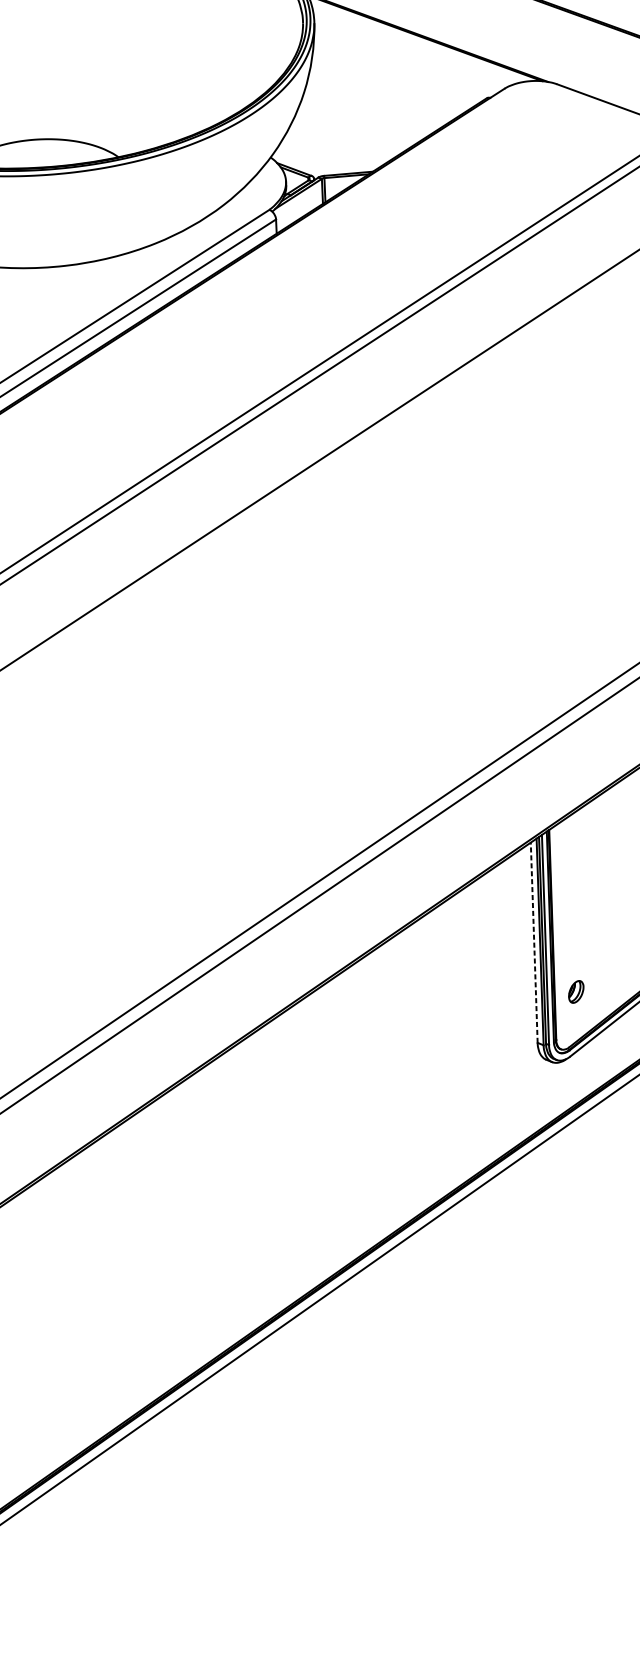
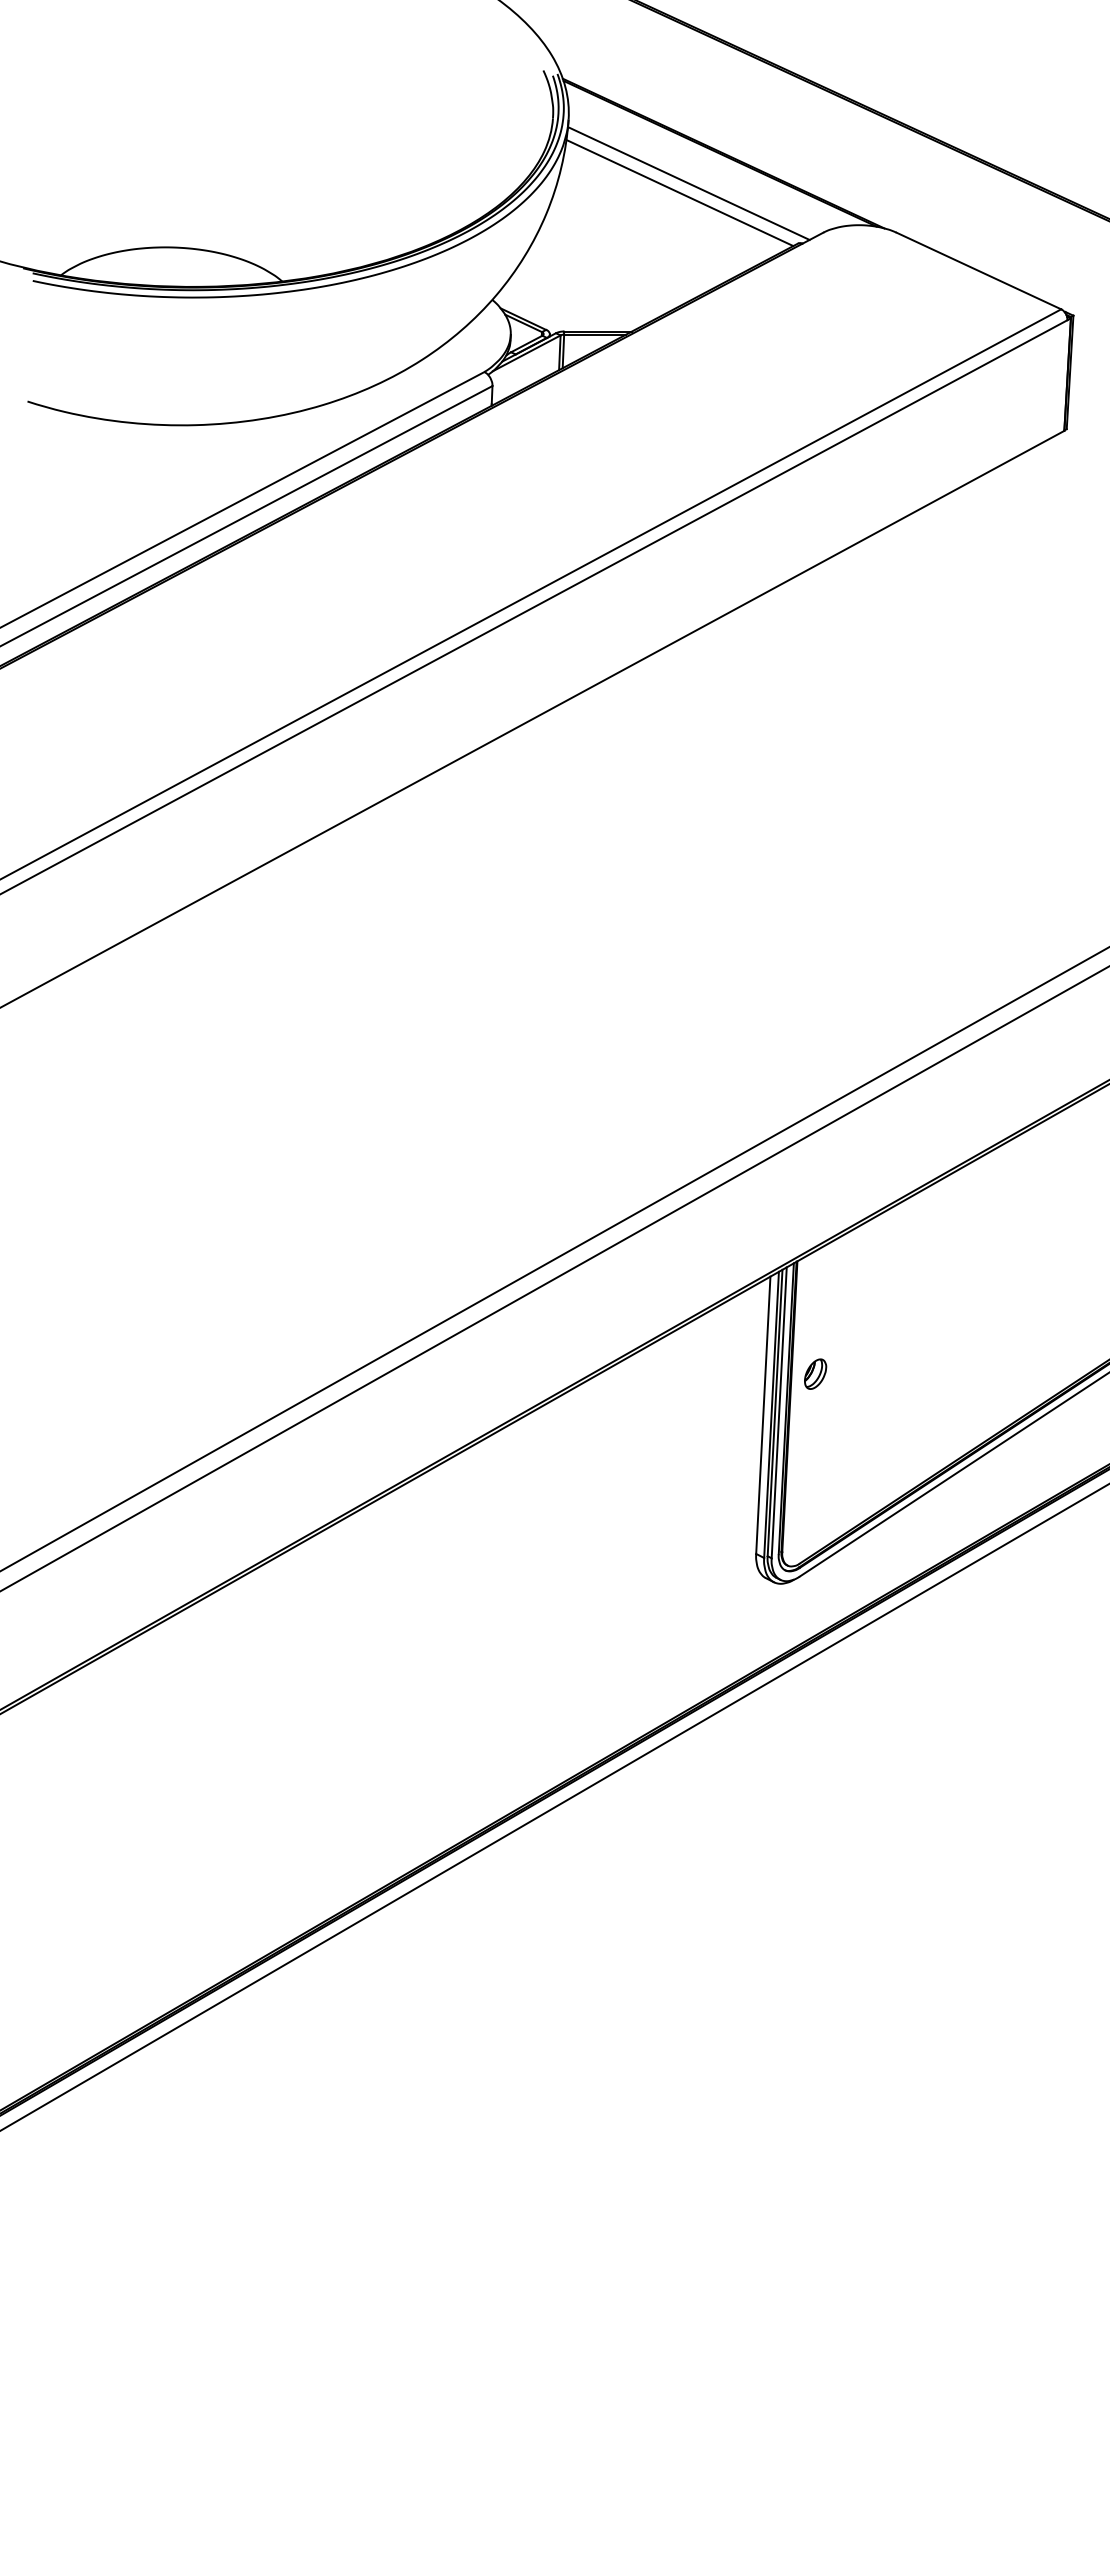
line: (404, 61) -> (688, 183), added
line: (398, 69) -> (679, 193), added
line: (534, 942) -> (763, 1415), dashed -> solid
part: (576, 991) -> (815, 1373), moved

